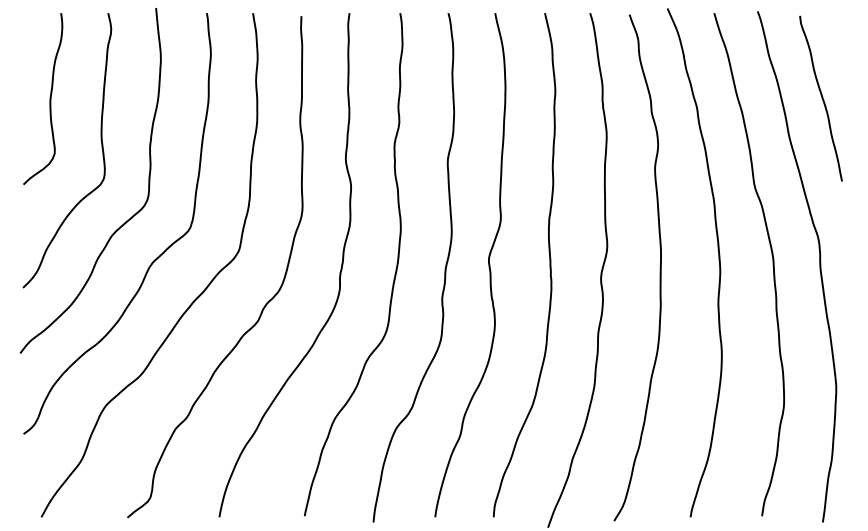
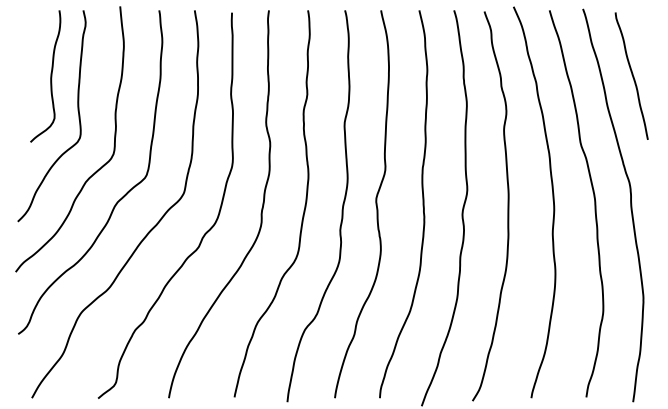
curve: (49, 98) -> (50, 76), moved

